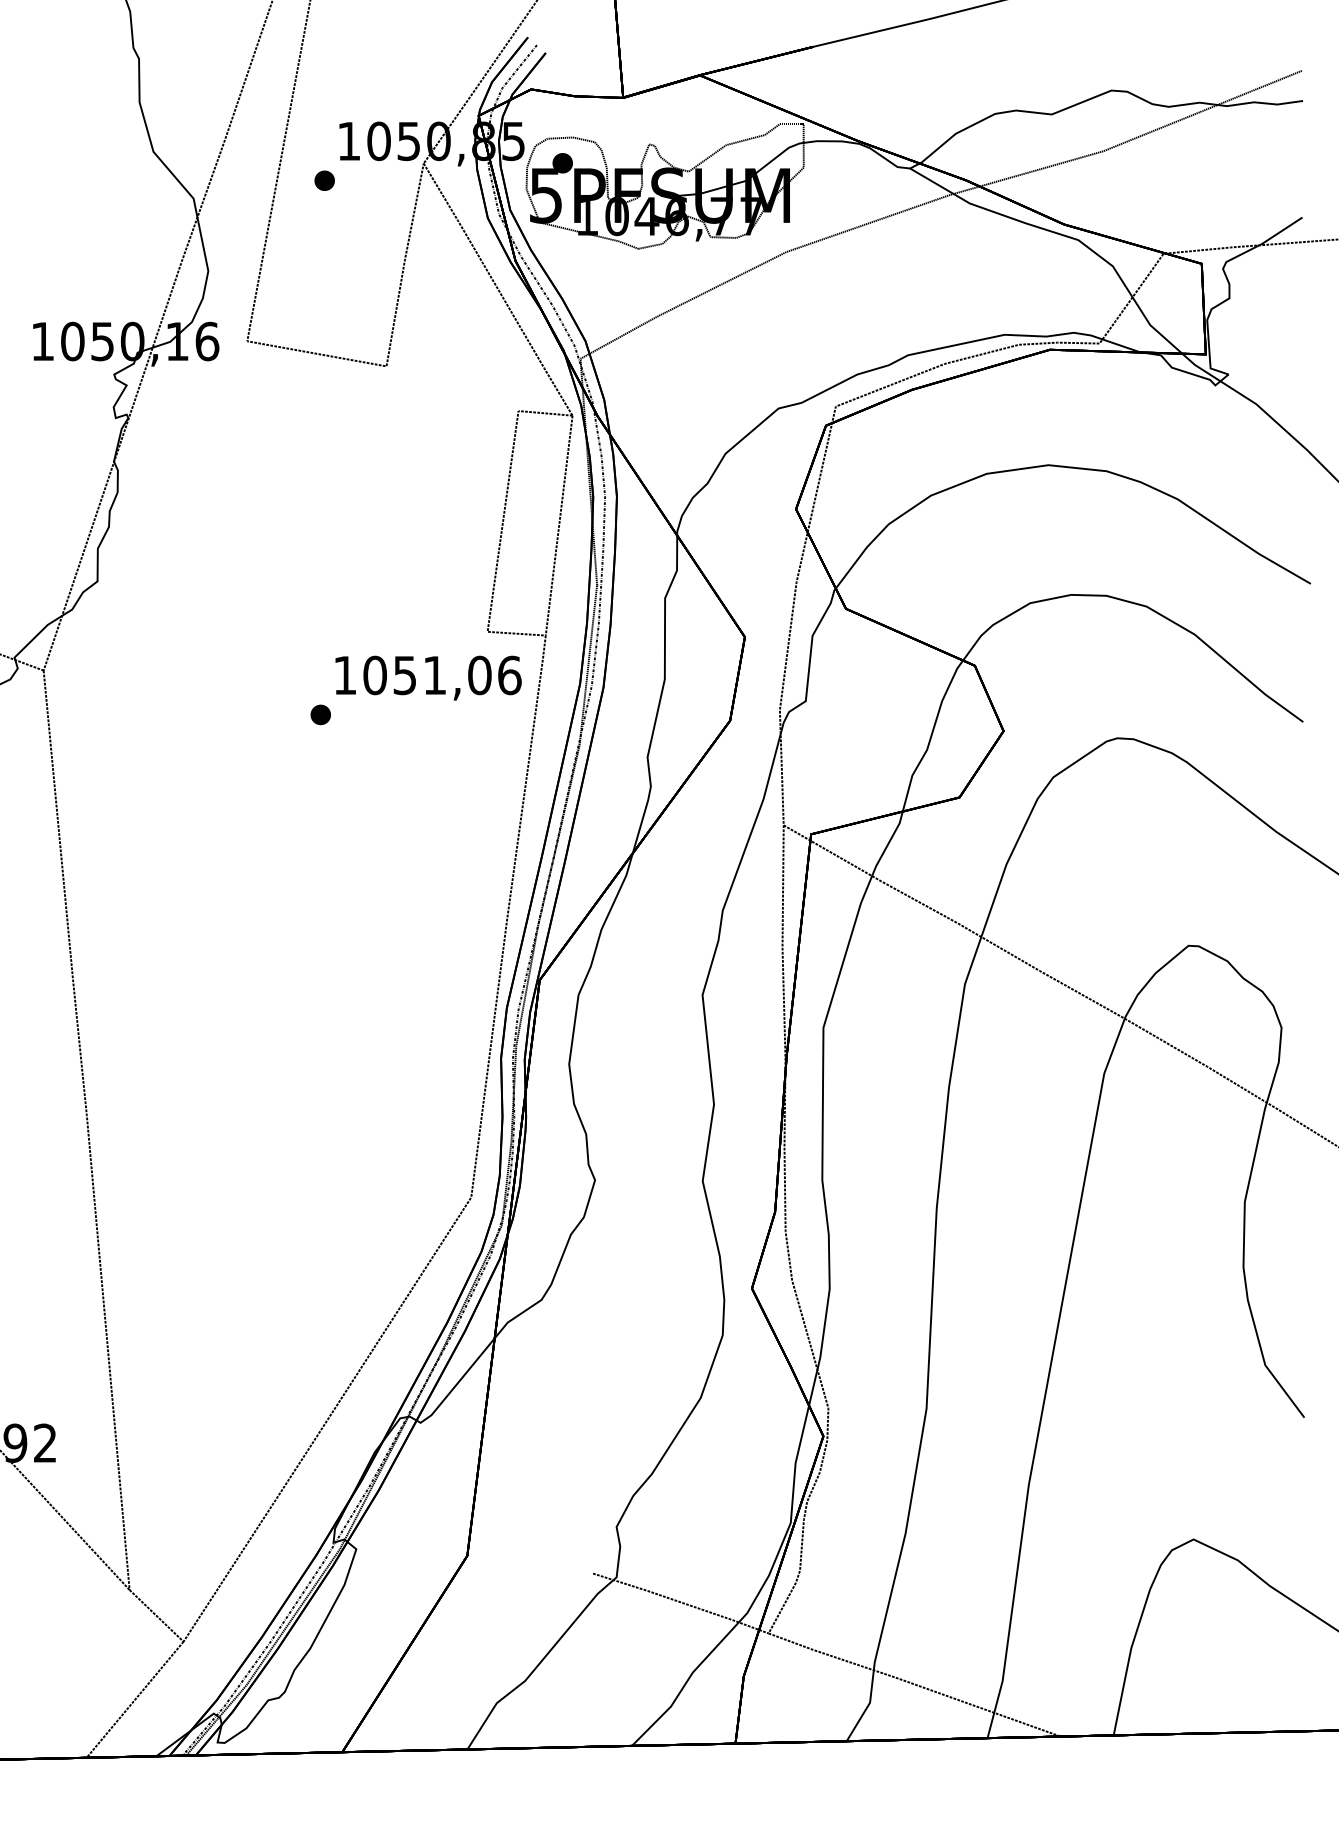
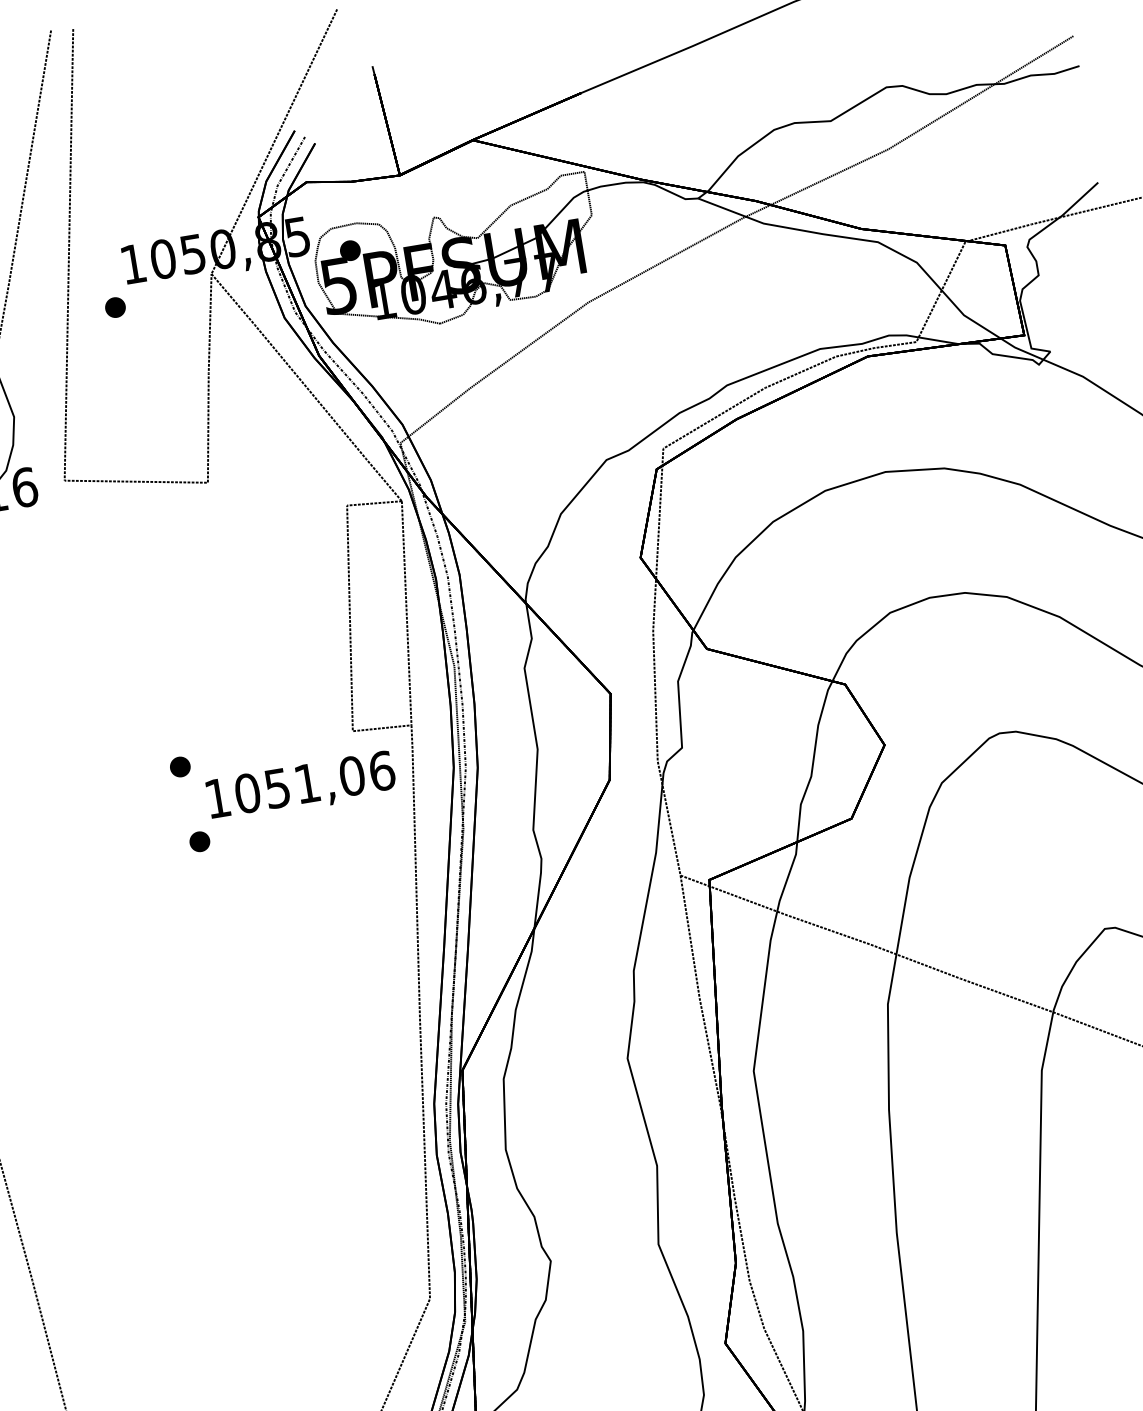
part: (313, 638) -> (179, 766), added

